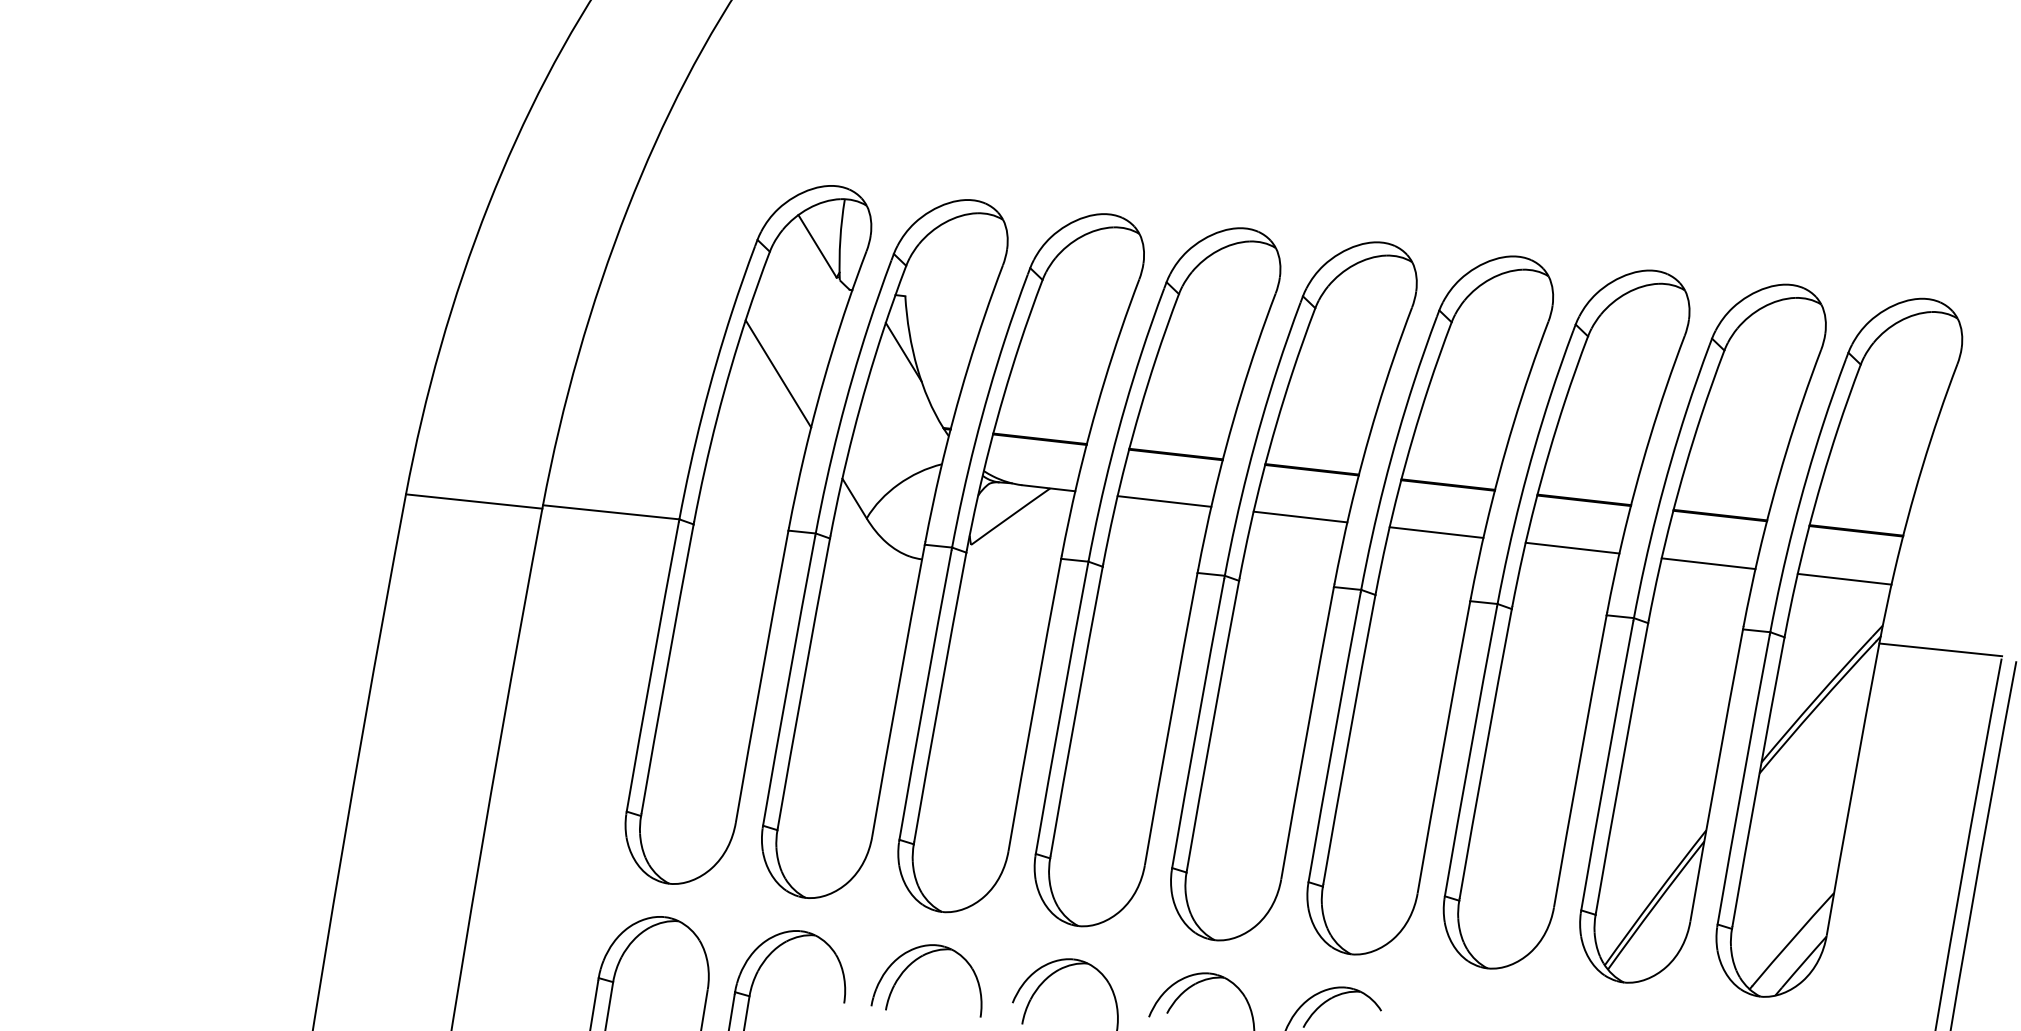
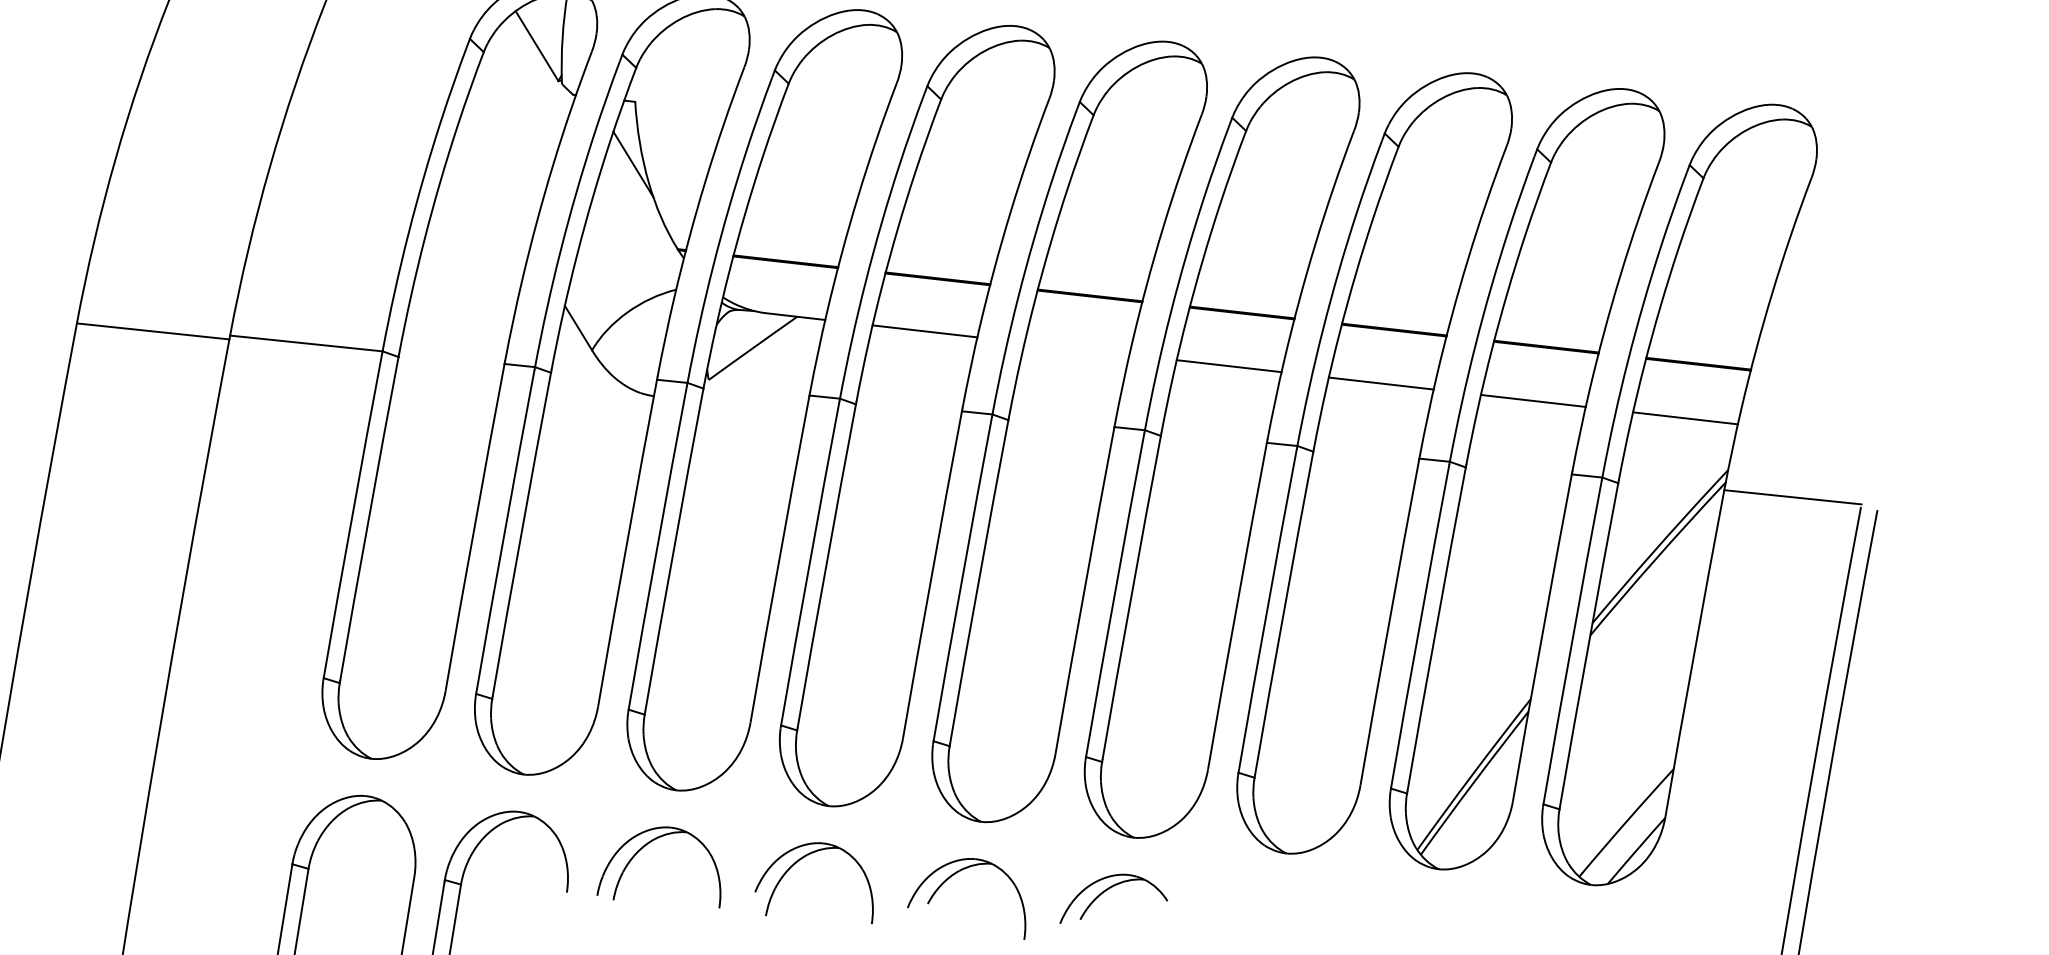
line: (778, 373) -> (493, 188), removed
line: (1300, 516) -> (1077, 348), removed

